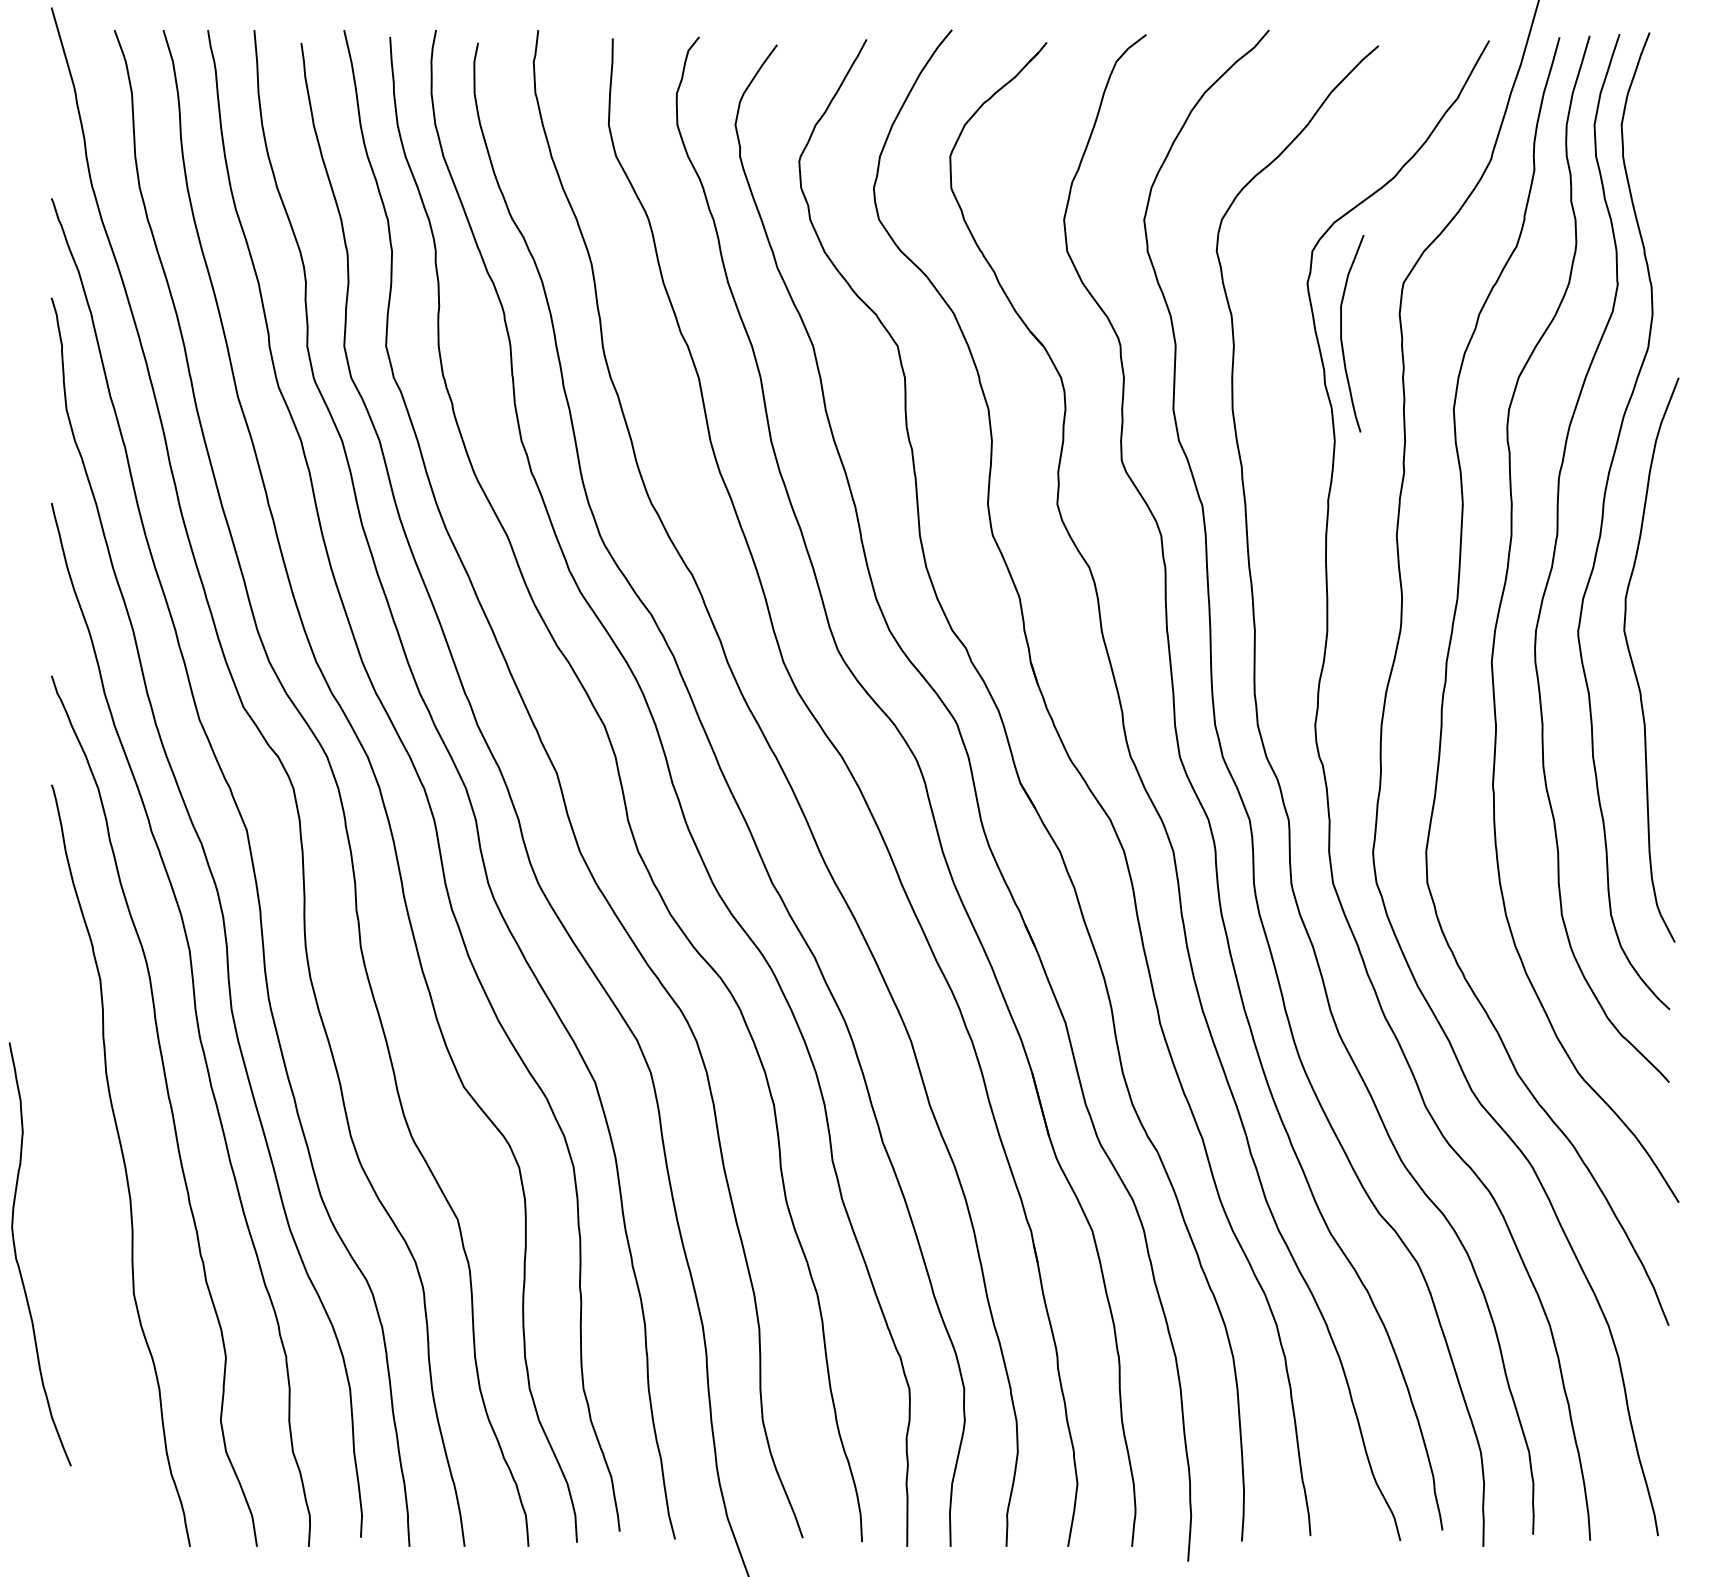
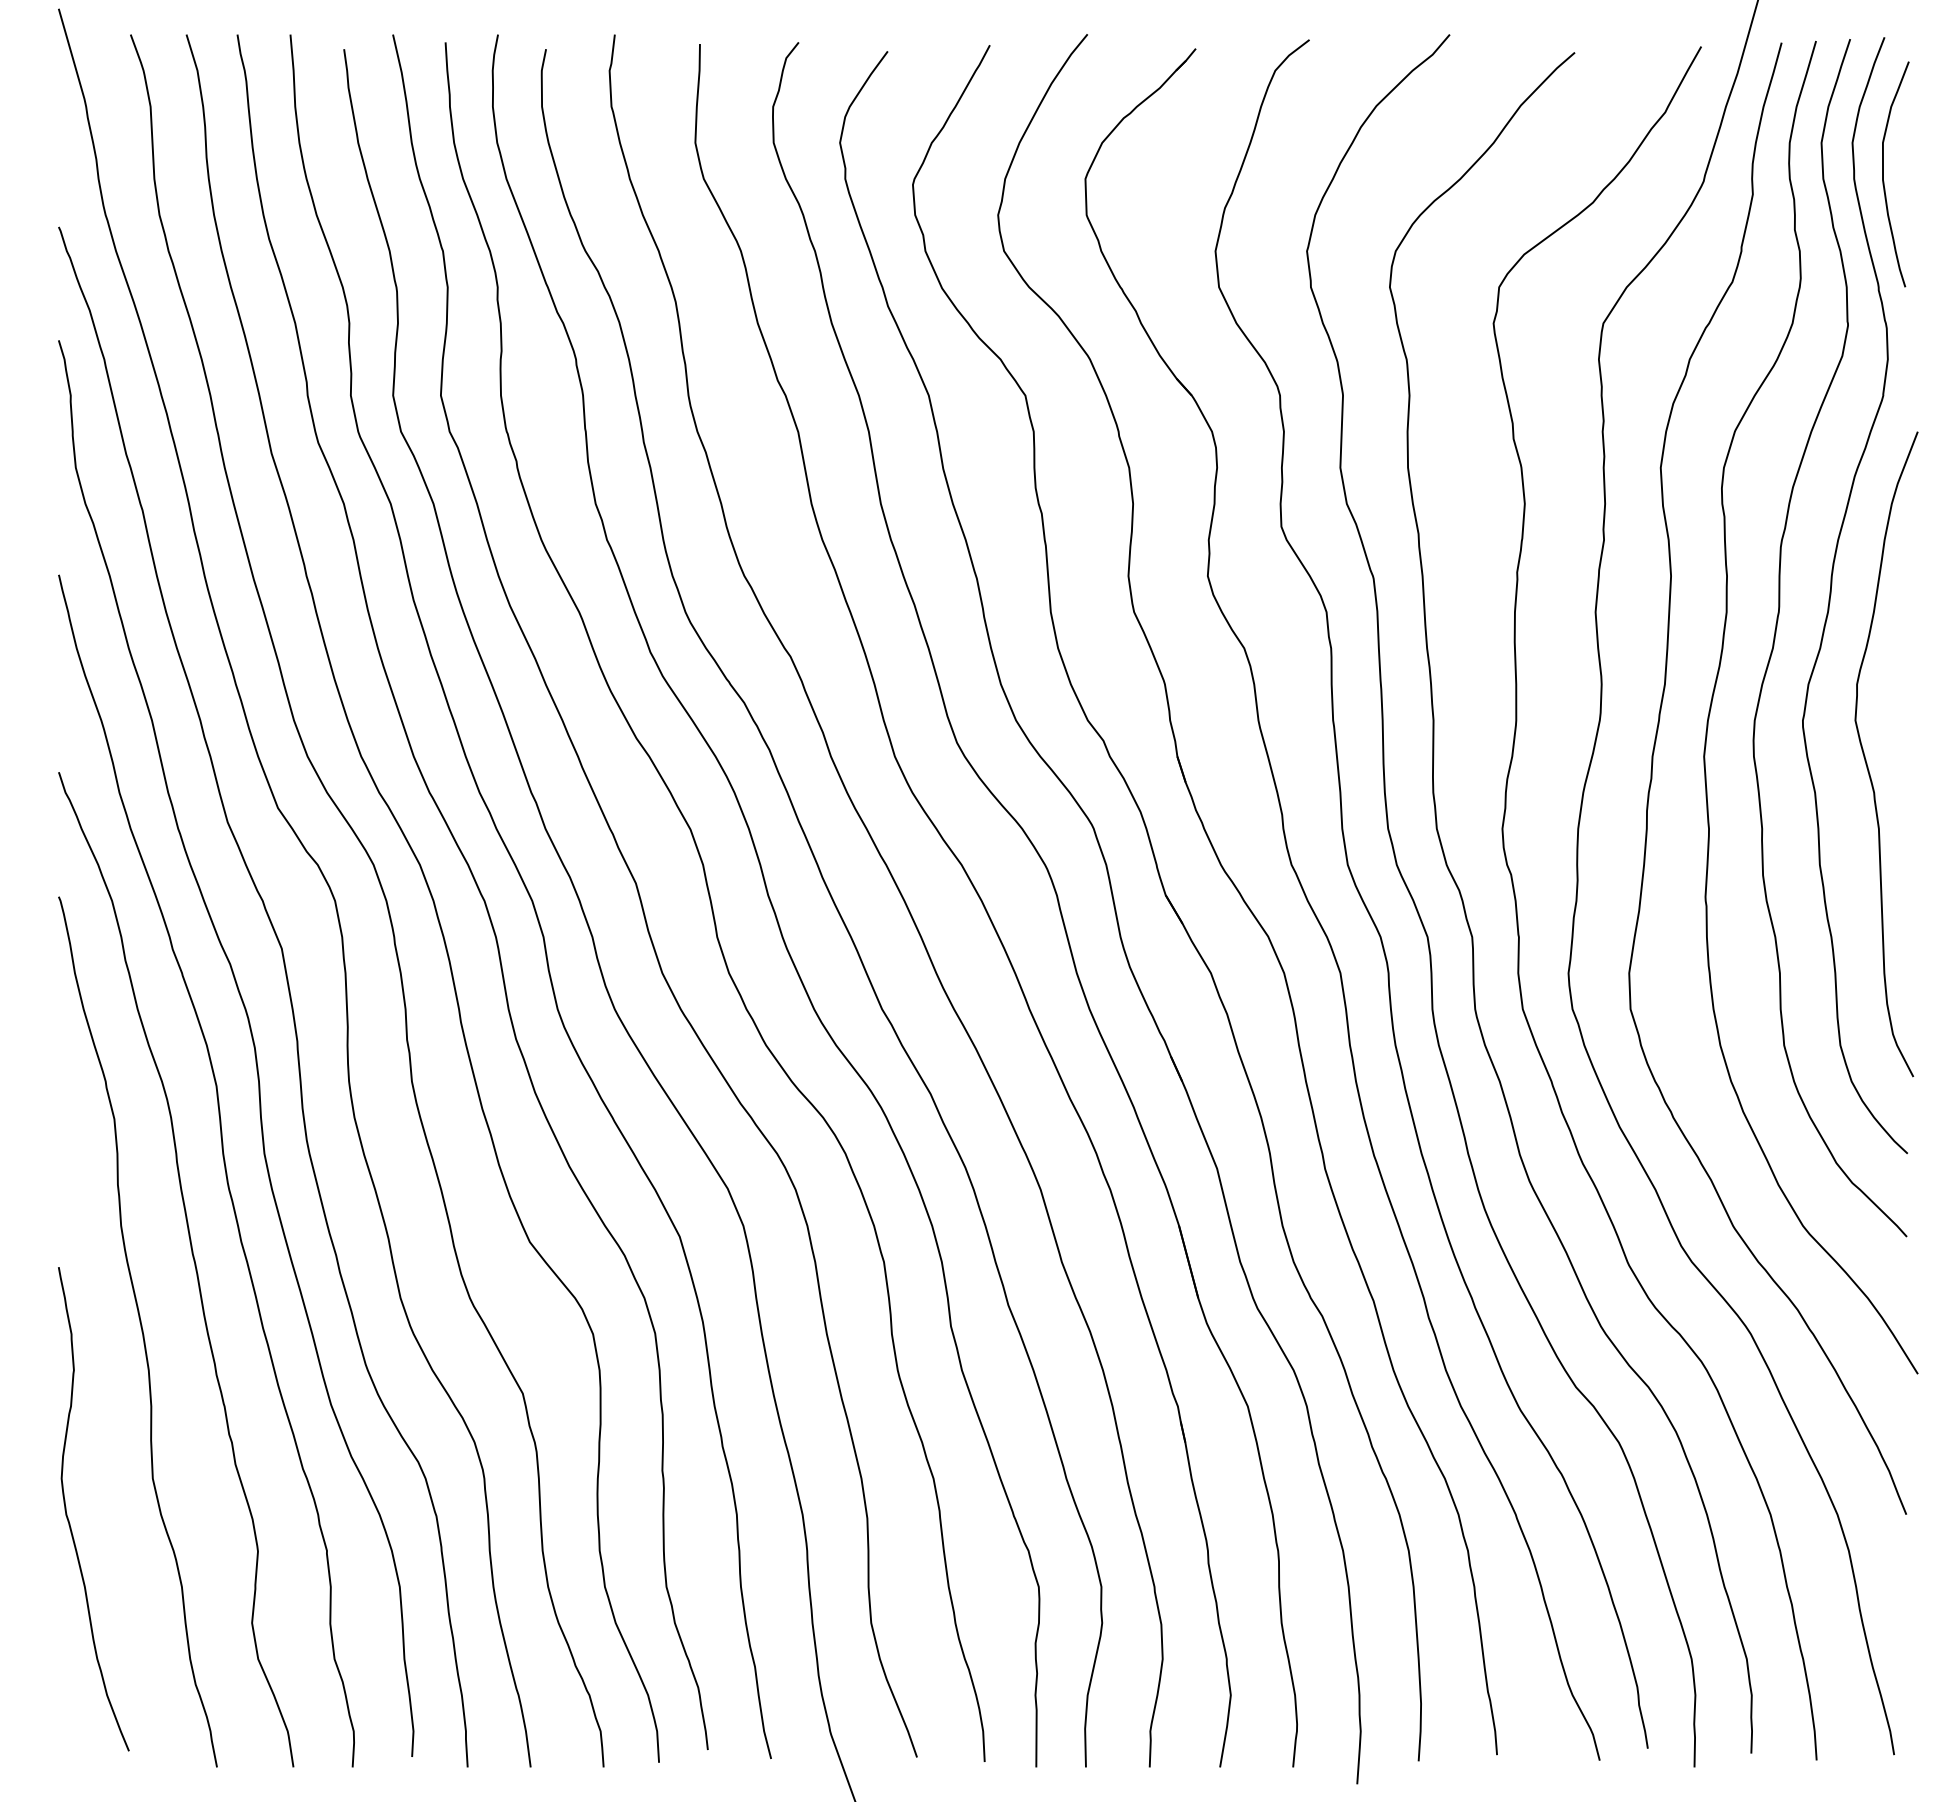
curve: (1341, 333) -> (1883, 174), moved
curve: (18, 1261) -> (68, 1517), moved

